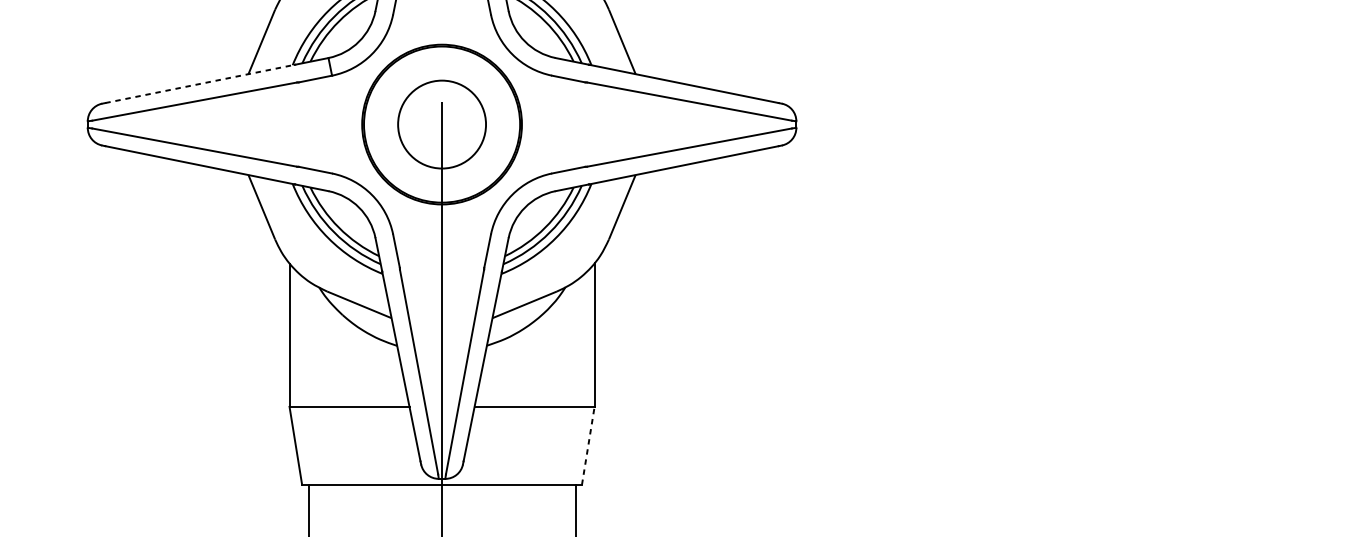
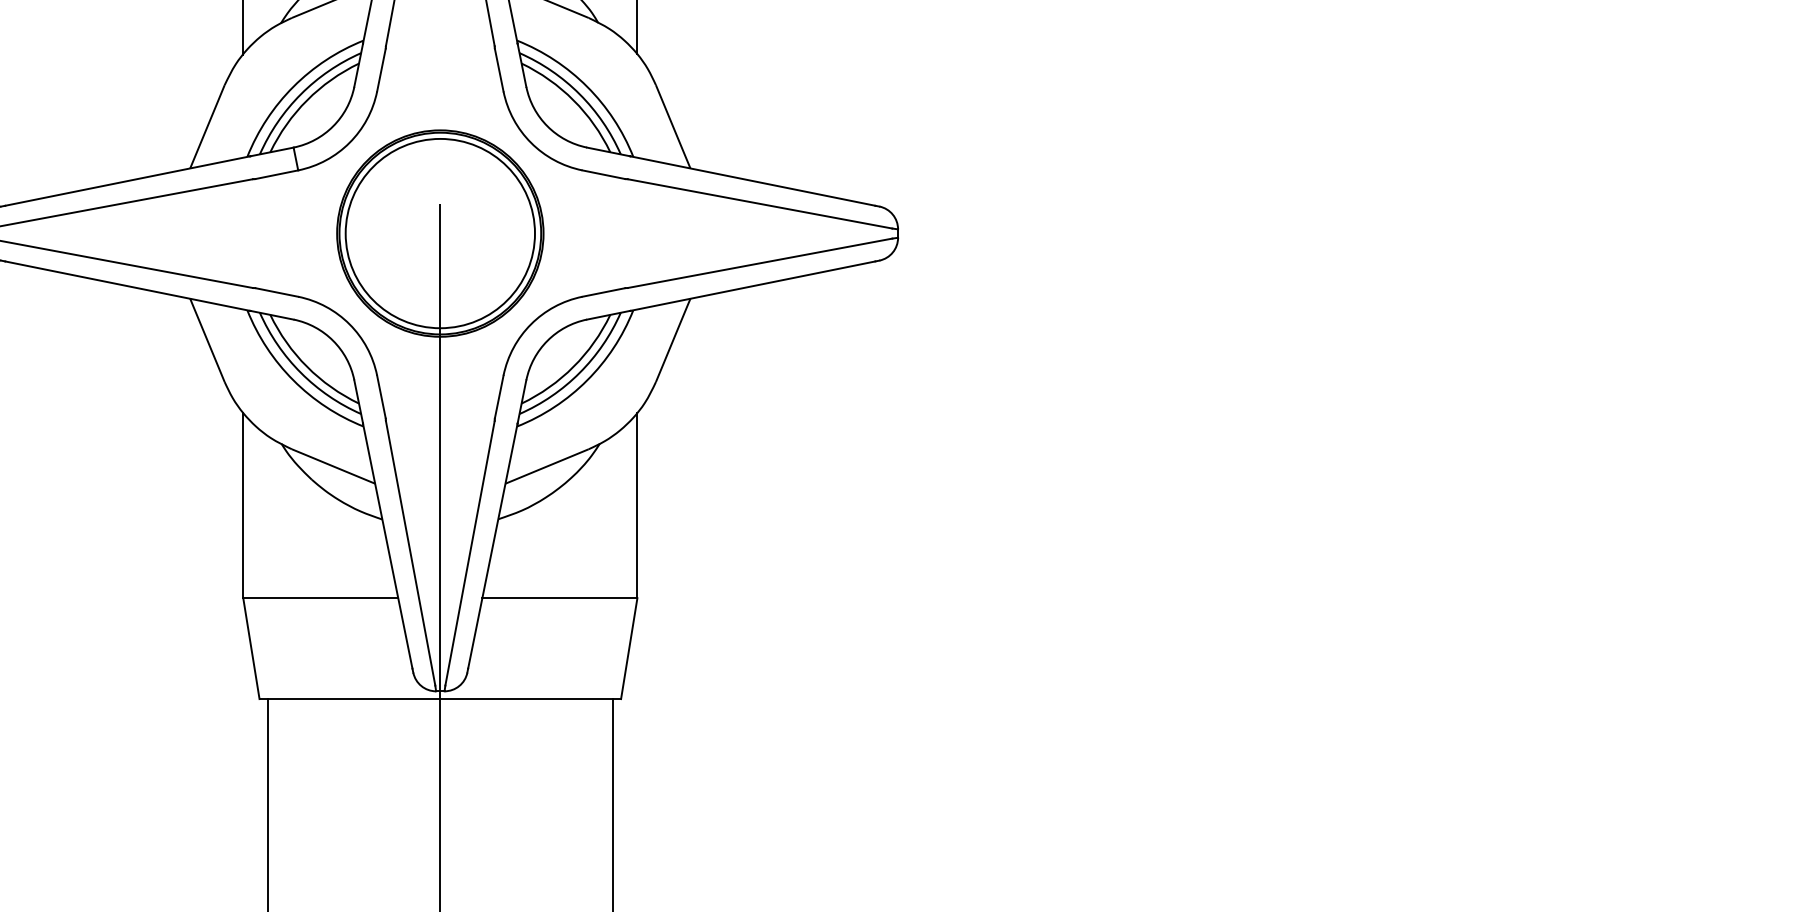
line: (199, 84) -> (127, 181), dashed -> solid
circle: (442, 124) -> (440, 233), size x1.67
line: (588, 445) -> (629, 648), dashed -> solid

